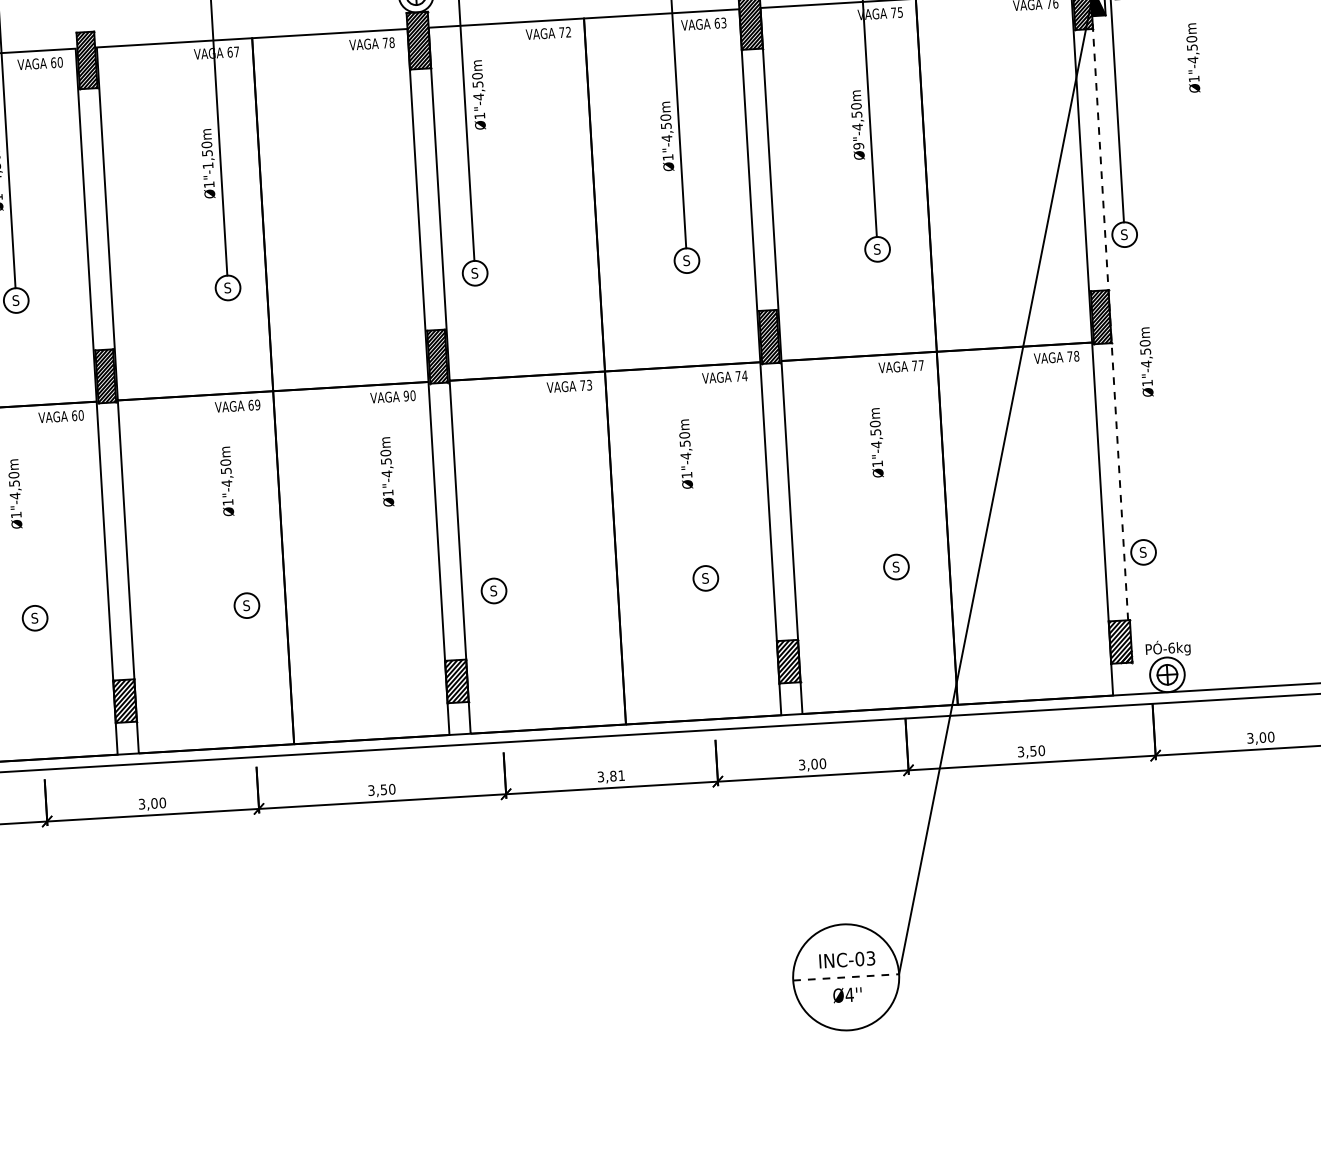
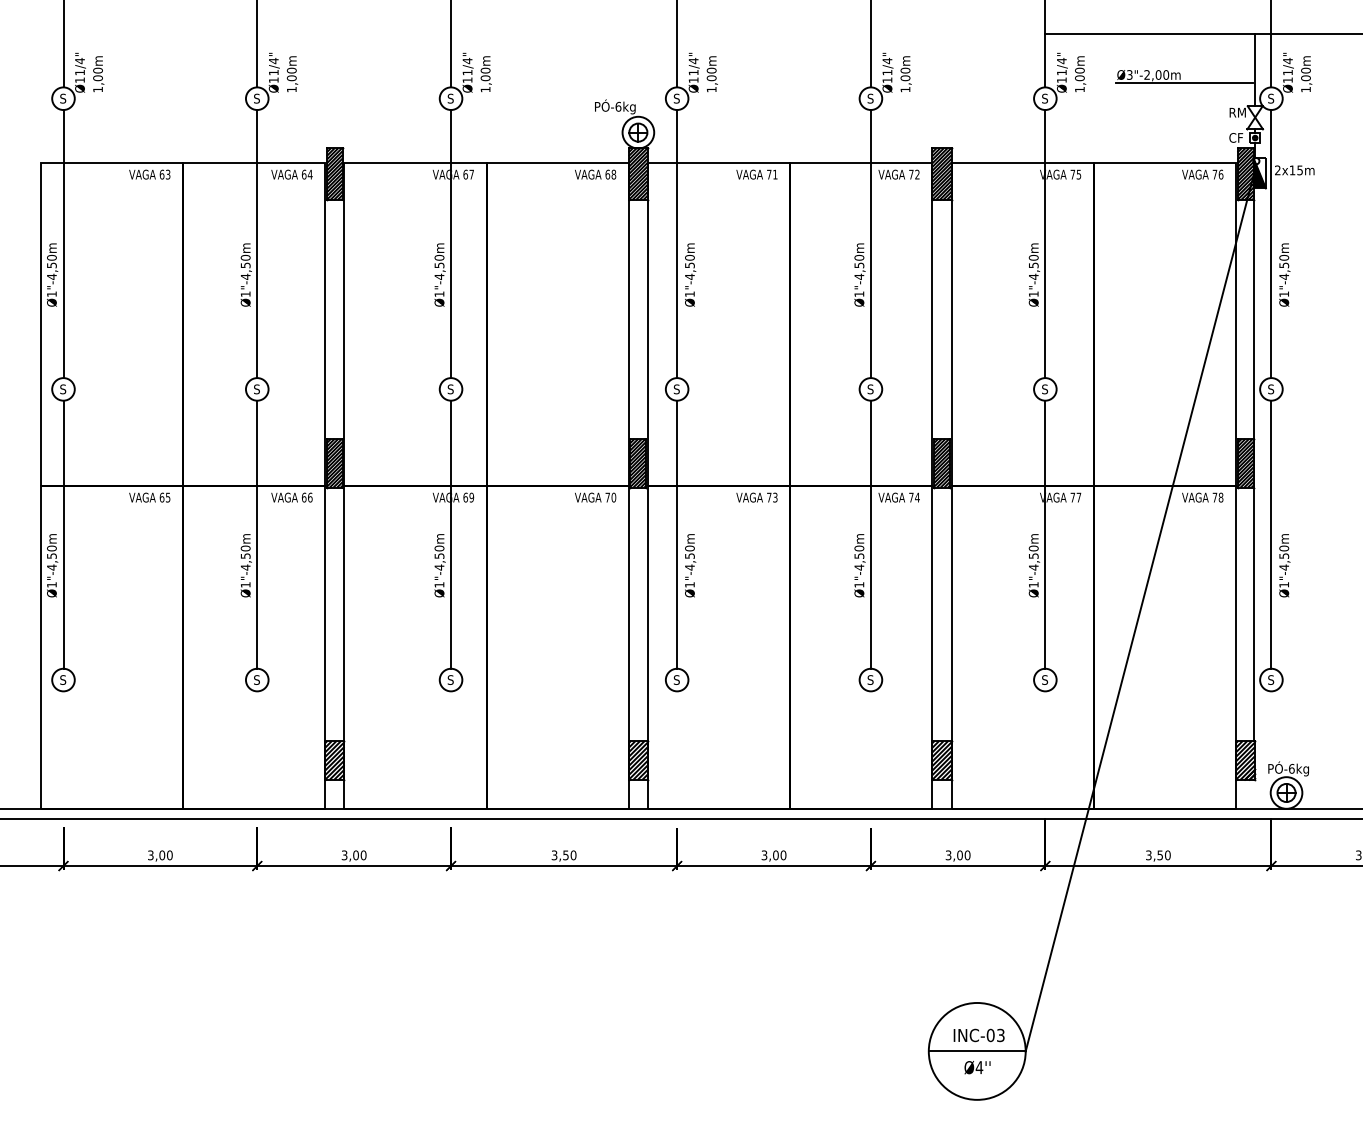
text: (720, 23) -> (914, 174), 63 -> 72
text: (568, 32) -> (775, 174), 72 -> 71
text: (385, 42) -> (607, 174), 78 -> 68
text: (1193, 57) -> (1284, 274), moved
text: (59, 62) -> (309, 174), 60 -> 64
text: (479, 94) -> (690, 274), moved
text: (858, 146) -> (1033, 294), Ø9"-4,50m -> Ø1"-4,50m
text: (208, 165) -> (439, 276), Ø1"-1,50m -> Ø1"-4,50m
line: (1110, 320) -> (1253, 466), dashed -> solid
text: (1146, 361) -> (1284, 565), moved
line: (1134, 393) -> (1271, 534), added
text: (406, 395) -> (607, 497), 90 -> 70
line: (887, 407) -> (1045, 534), added
text: (81, 415) -> (310, 497), 60 -> 66
line: (695, 419) -> (870, 534), added
line: (484, 431) -> (677, 534), added
line: (237, 446) -> (451, 534), added
line: (25, 459) -> (257, 534), added
text: (387, 471) -> (690, 565), moved
text: (617, 776) -> (779, 855), 3,81 -> 3,00
line: (846, 977) -> (977, 1051), dashed -> solid

